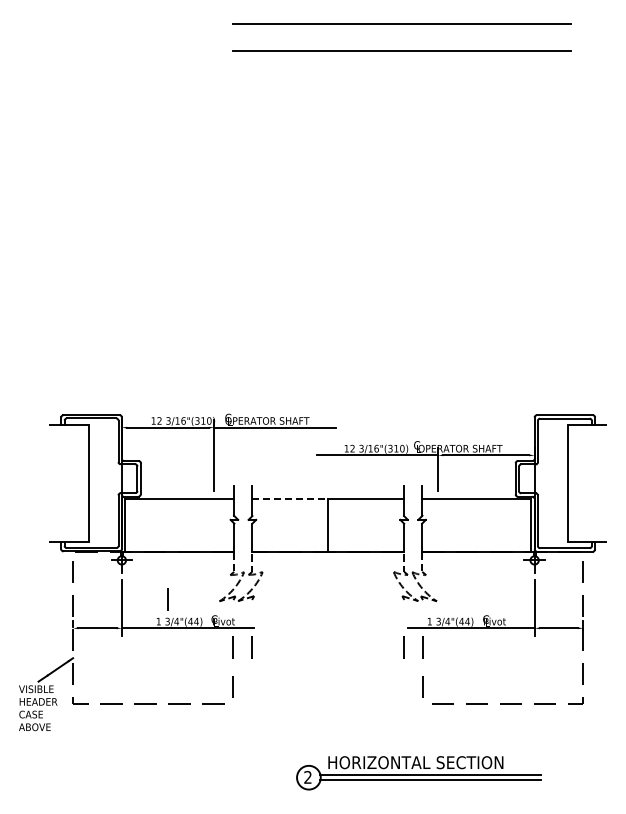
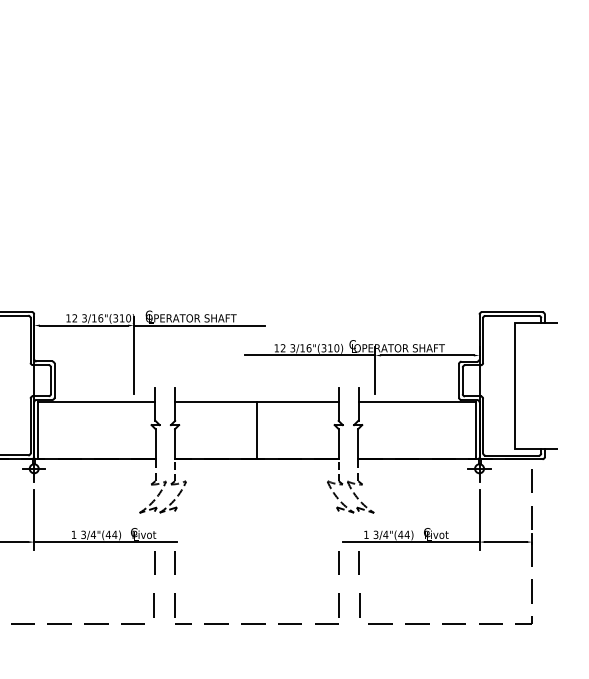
line: (290, 498) -> (216, 402), dashed -> solid
line: (167, 599) -> (83, 510), removed
part: (327, 703) -> (256, 623), added

